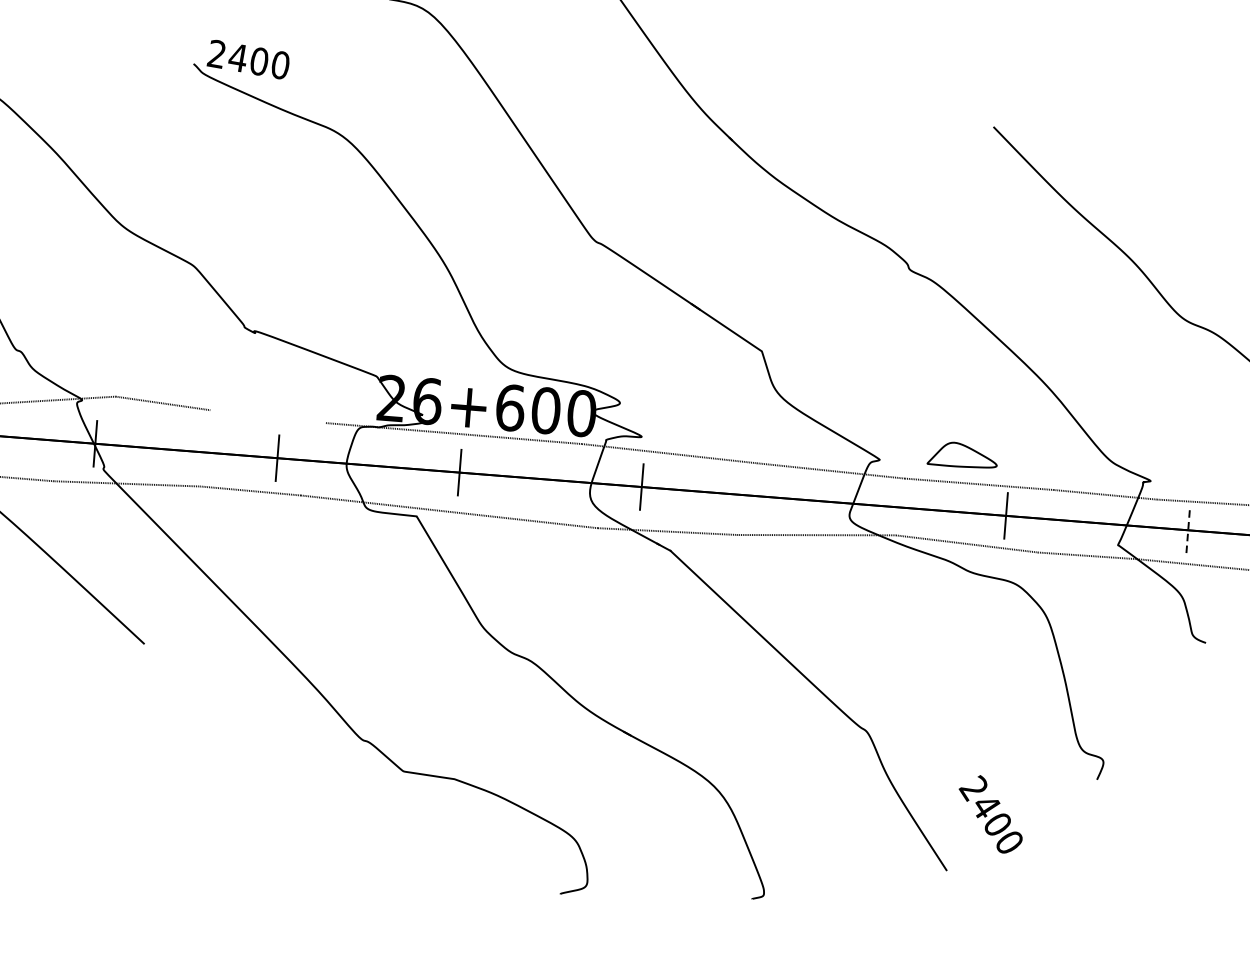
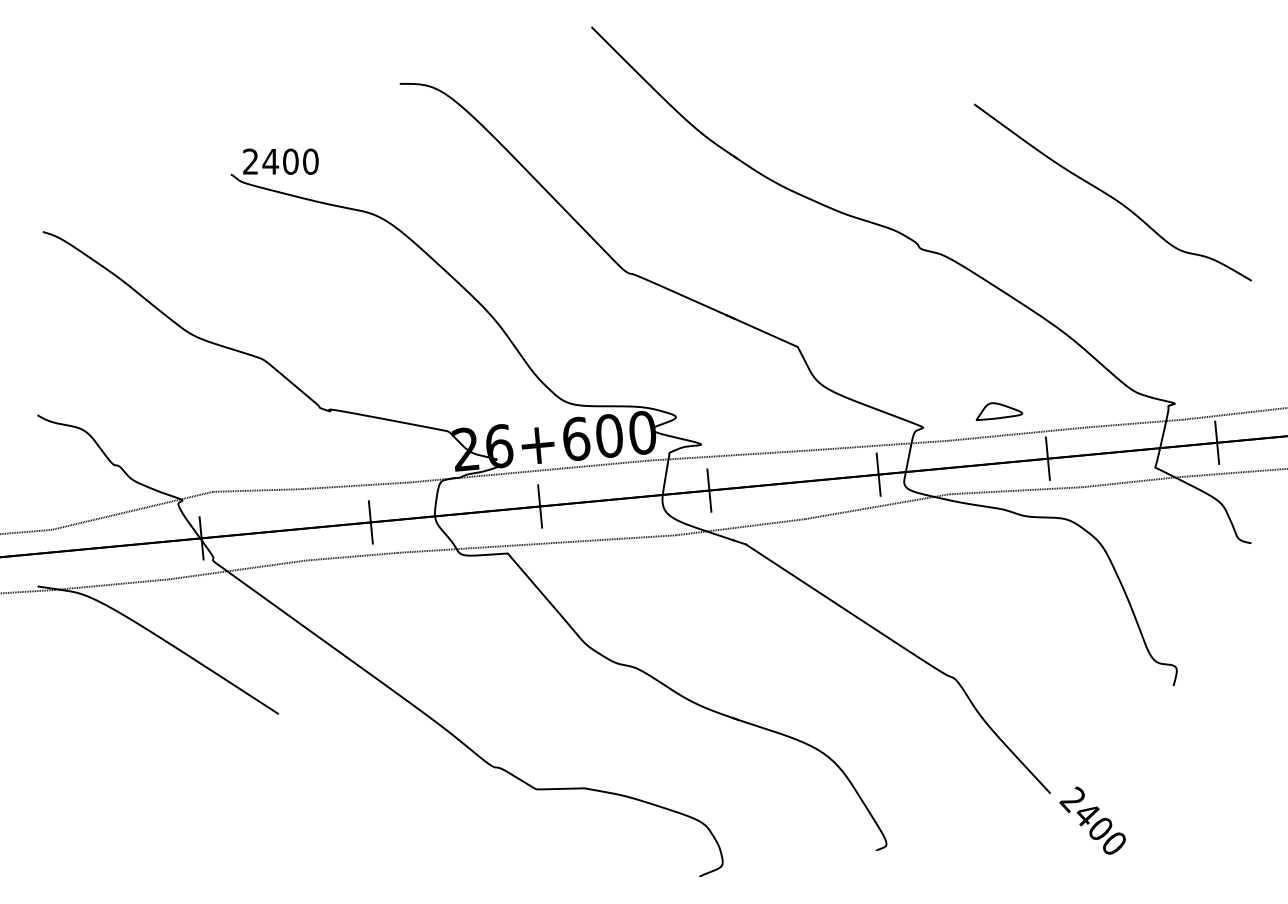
line: (268, 416) -> (355, 485), added
part: (963, 456) -> (999, 411), size x0.71
line: (823, 501) -> (878, 474), added
line: (1188, 530) -> (1217, 442), dashed -> solid
text: (990, 814) -> (1092, 820), moved

